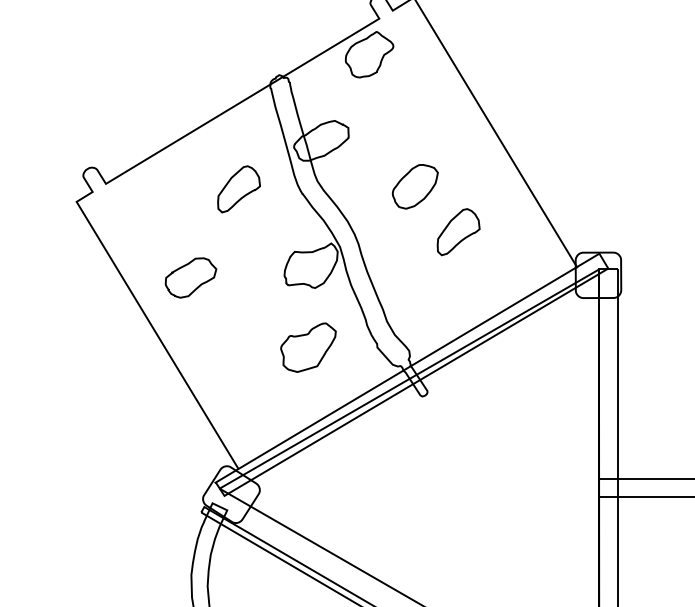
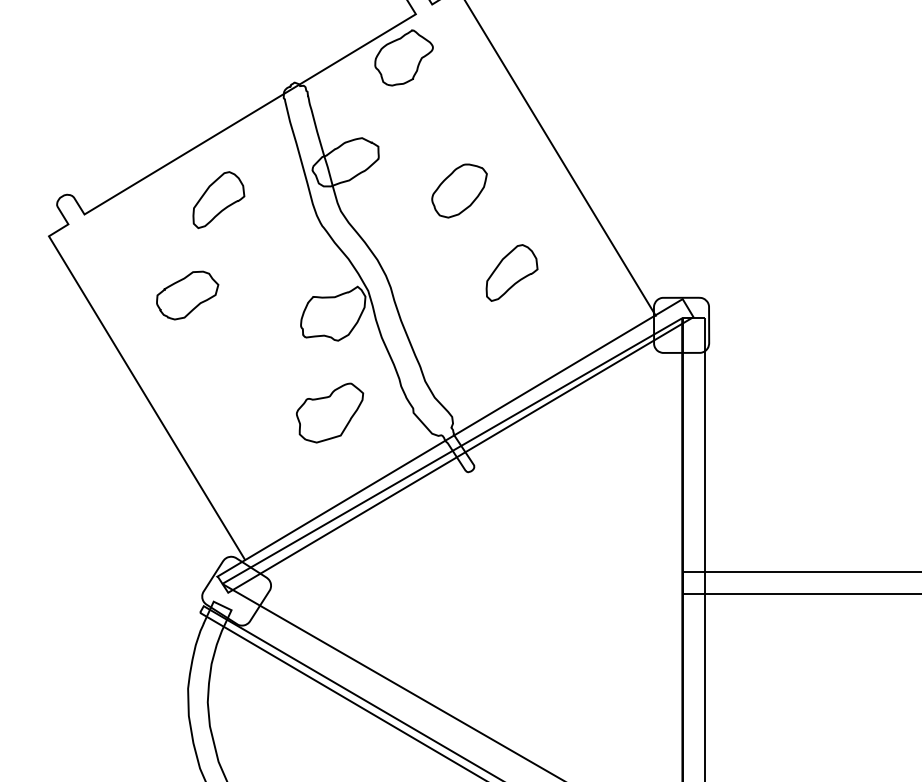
part: (415, 186) -> (459, 190), moved
part: (238, 188) -> (218, 199), moved
curve: (199, 285) -> (197, 304), moved

